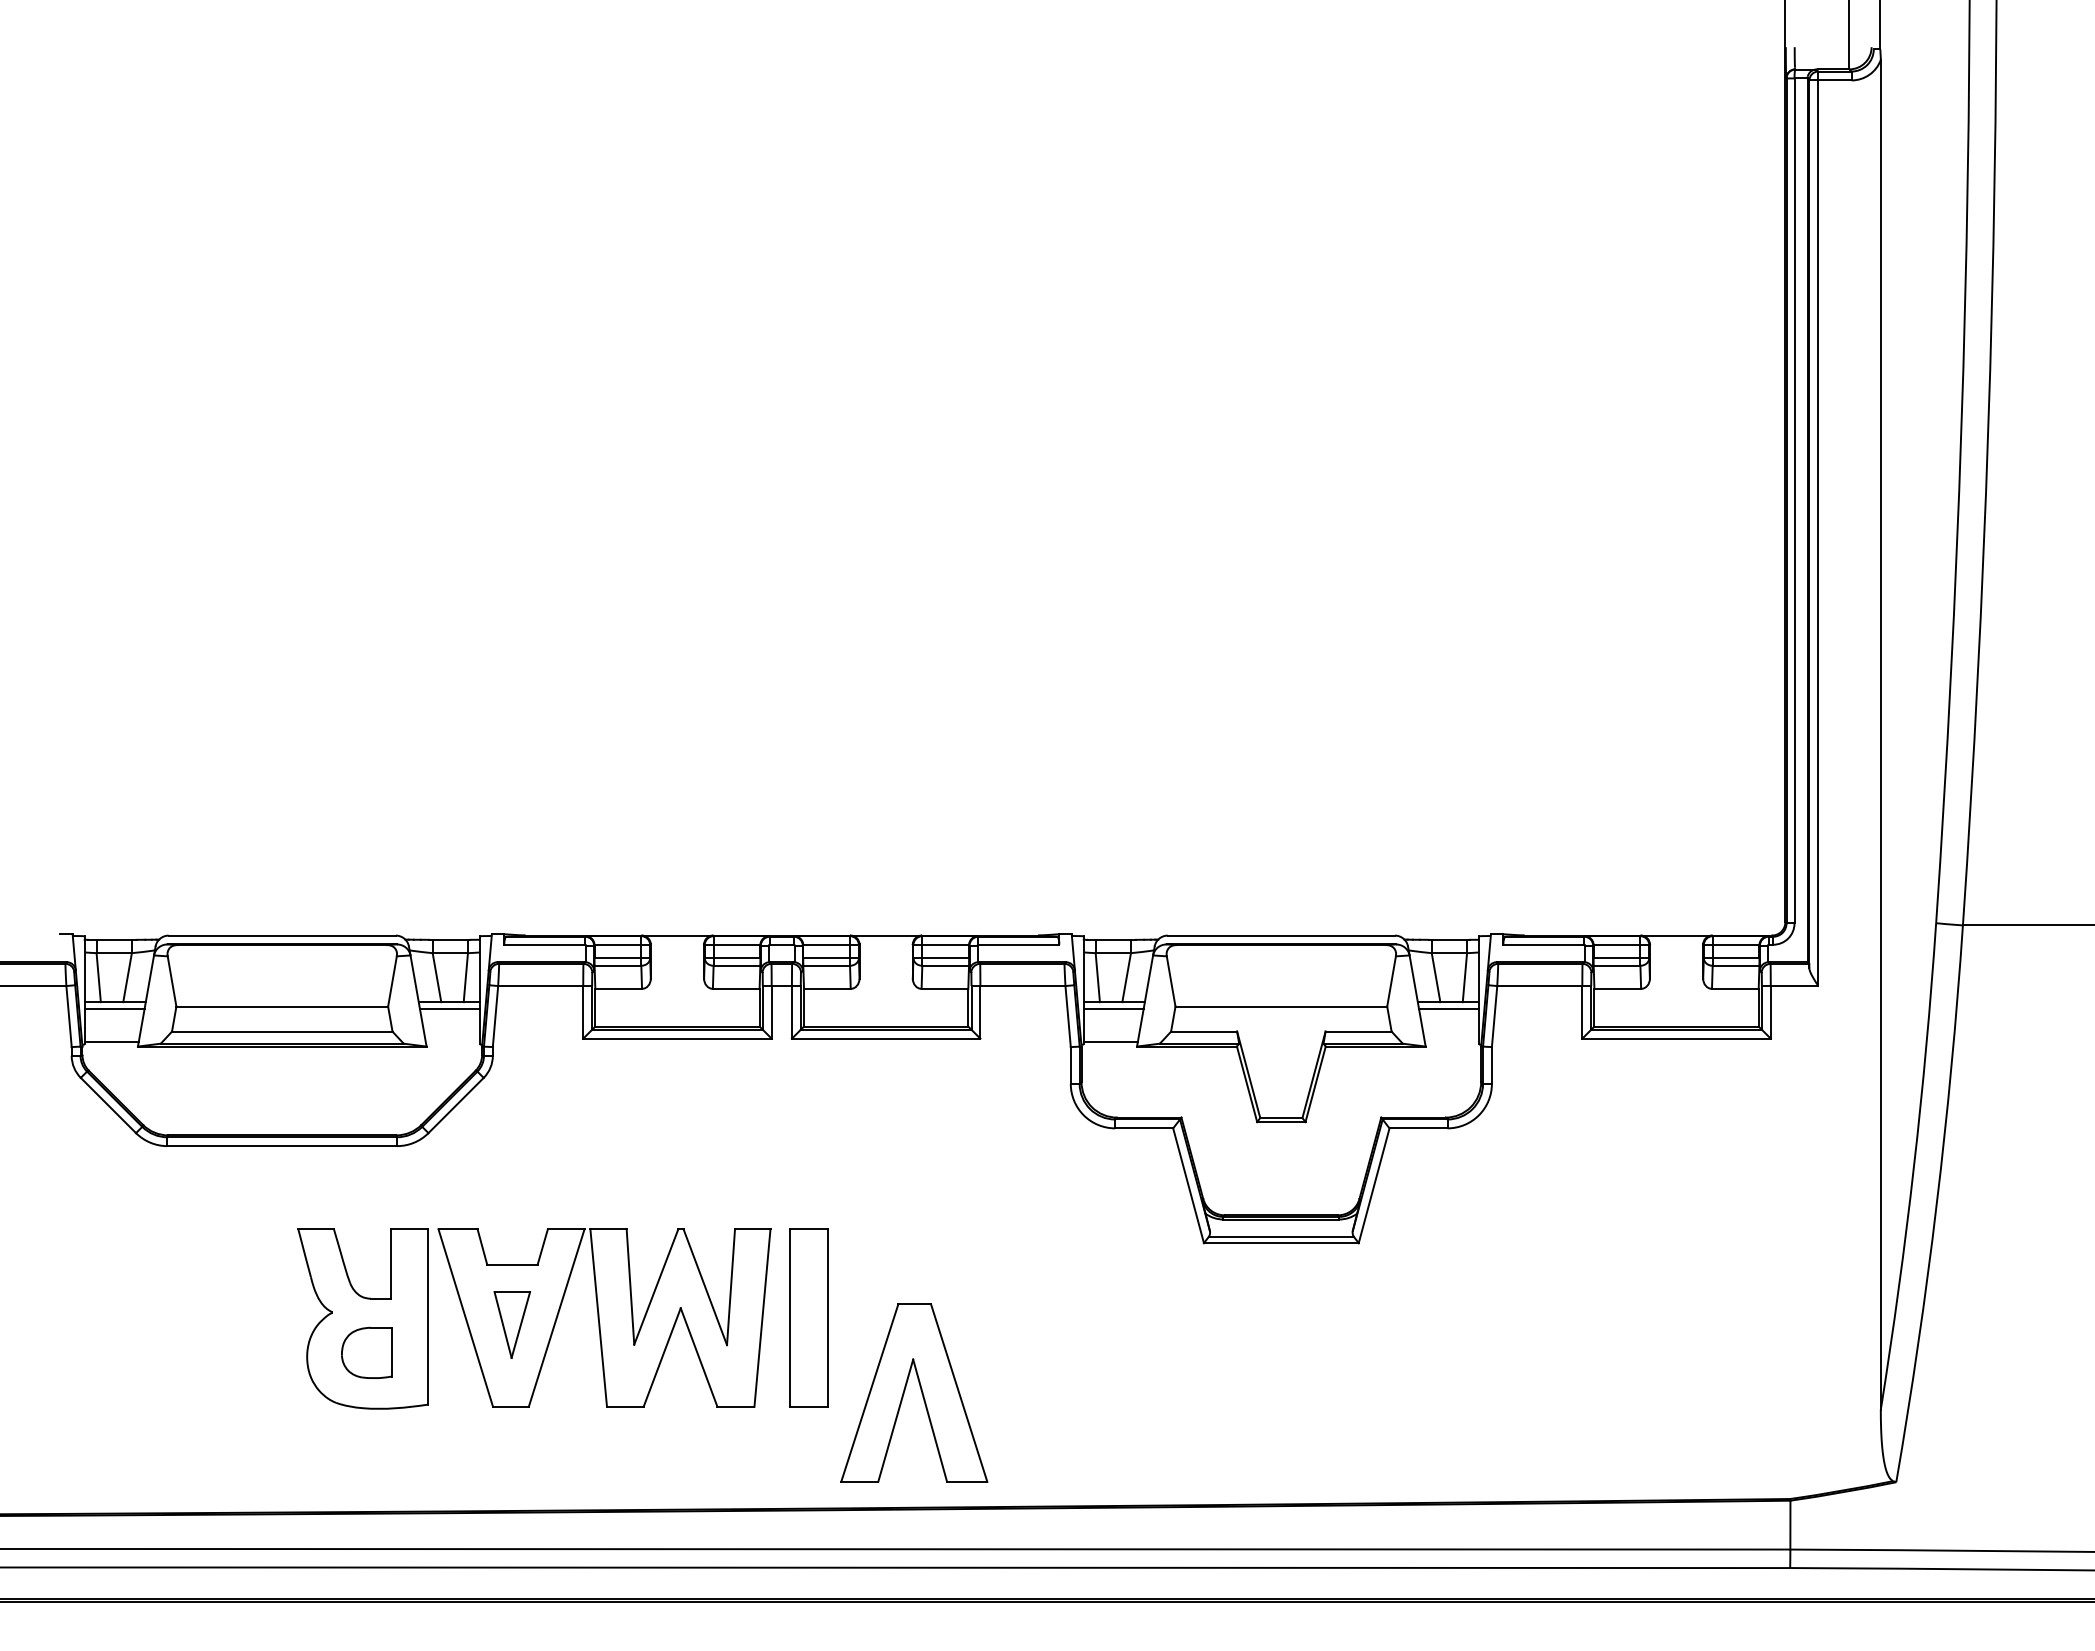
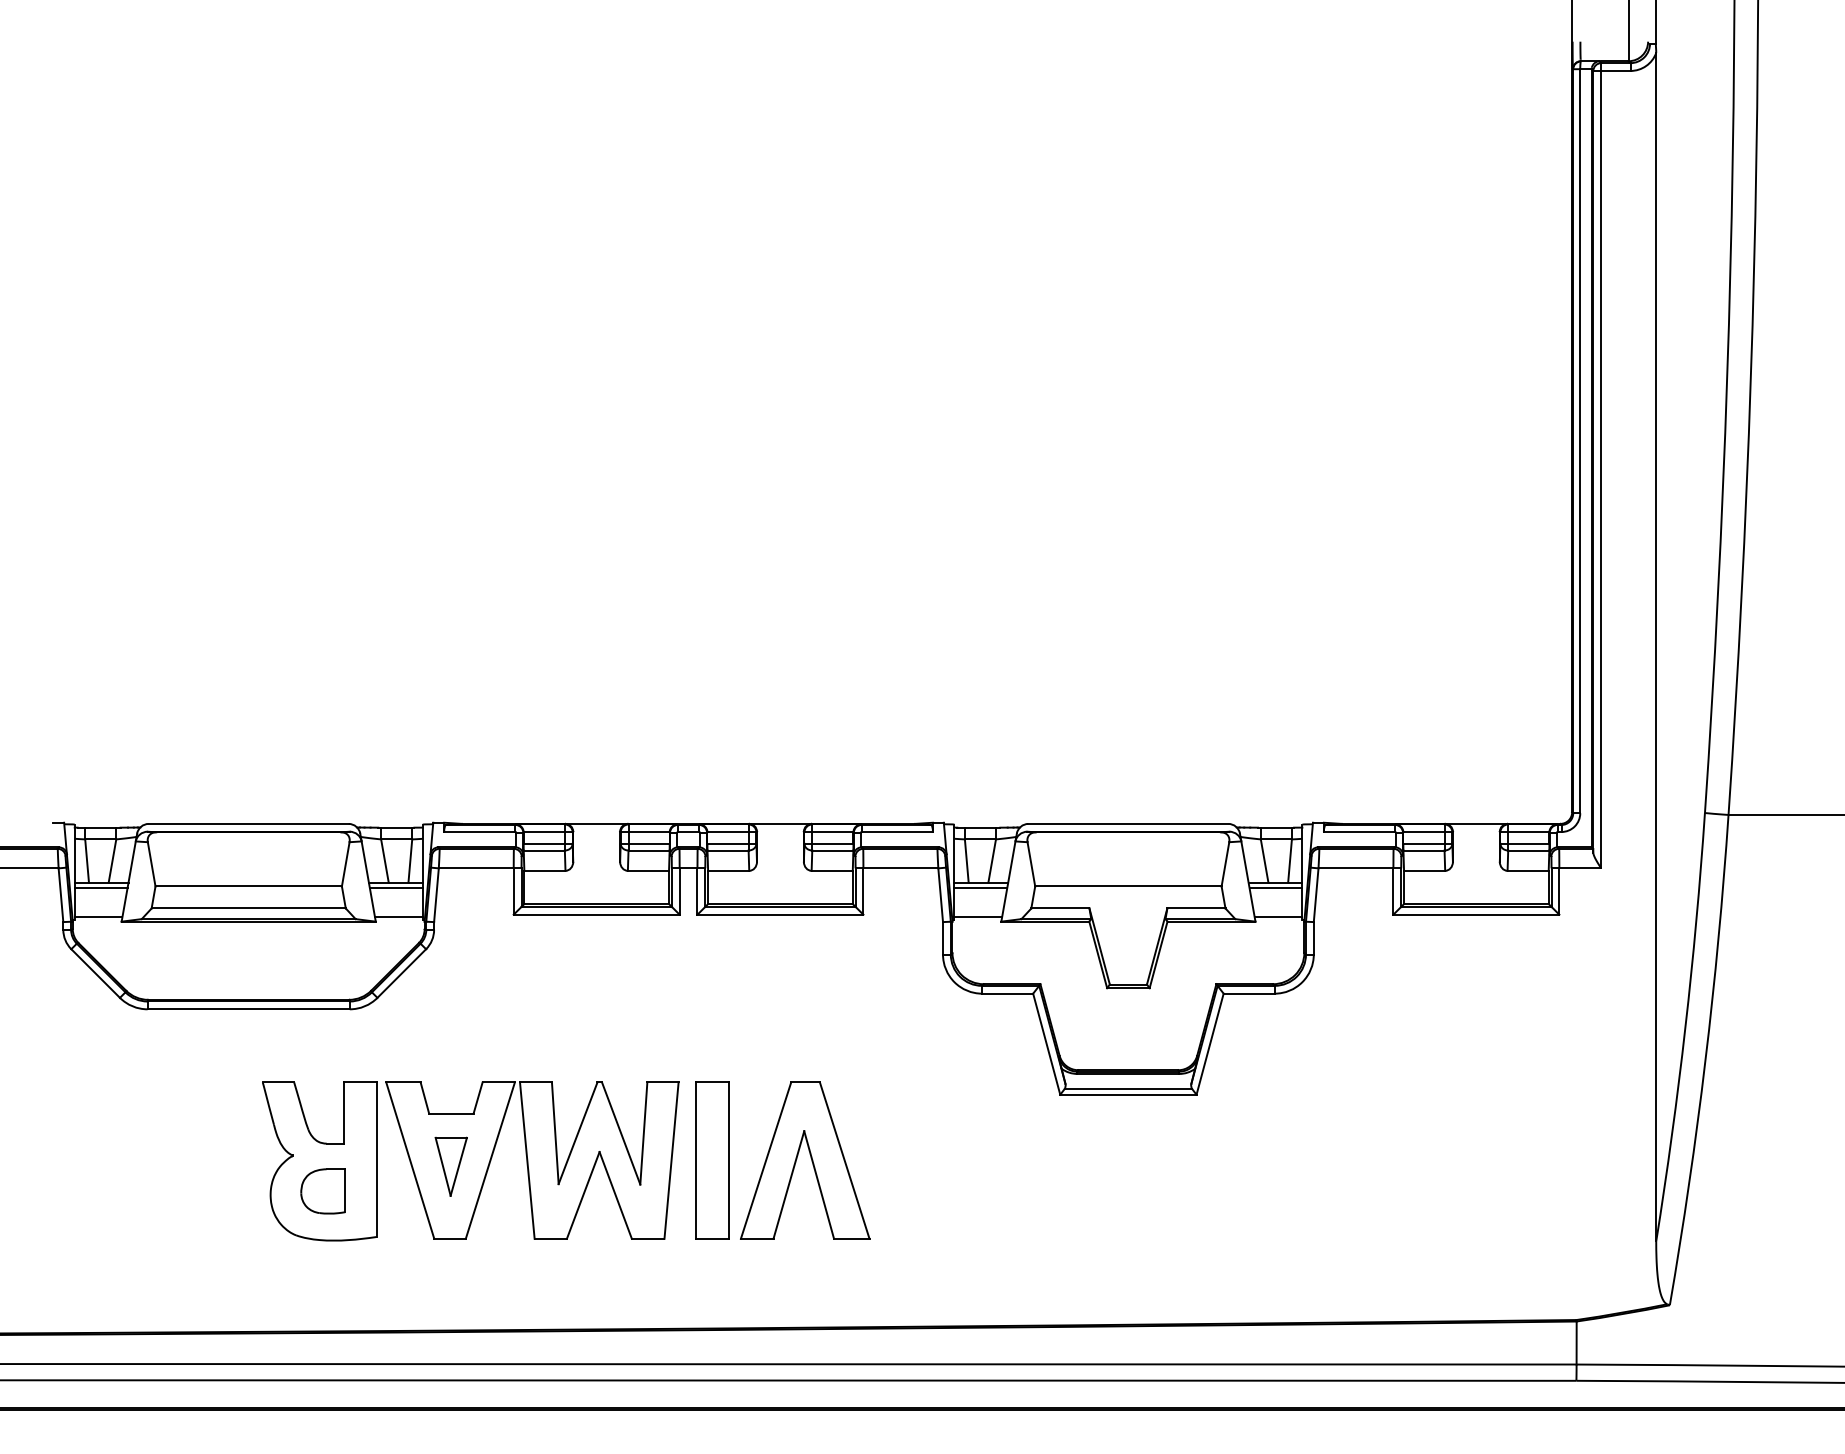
line: (452, 1041) -> (398, 917), added
line: (1451, 1041) -> (1278, 917), added
part: (920, 1390) -> (810, 1158), moved

